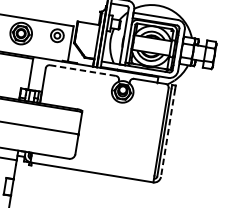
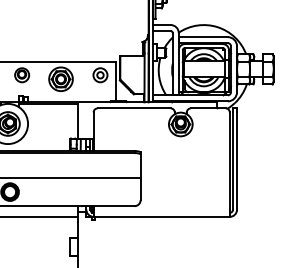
line: (83, 70) -> (134, 108), dashed -> solid
line: (168, 133) -> (237, 161), dashed -> solid

